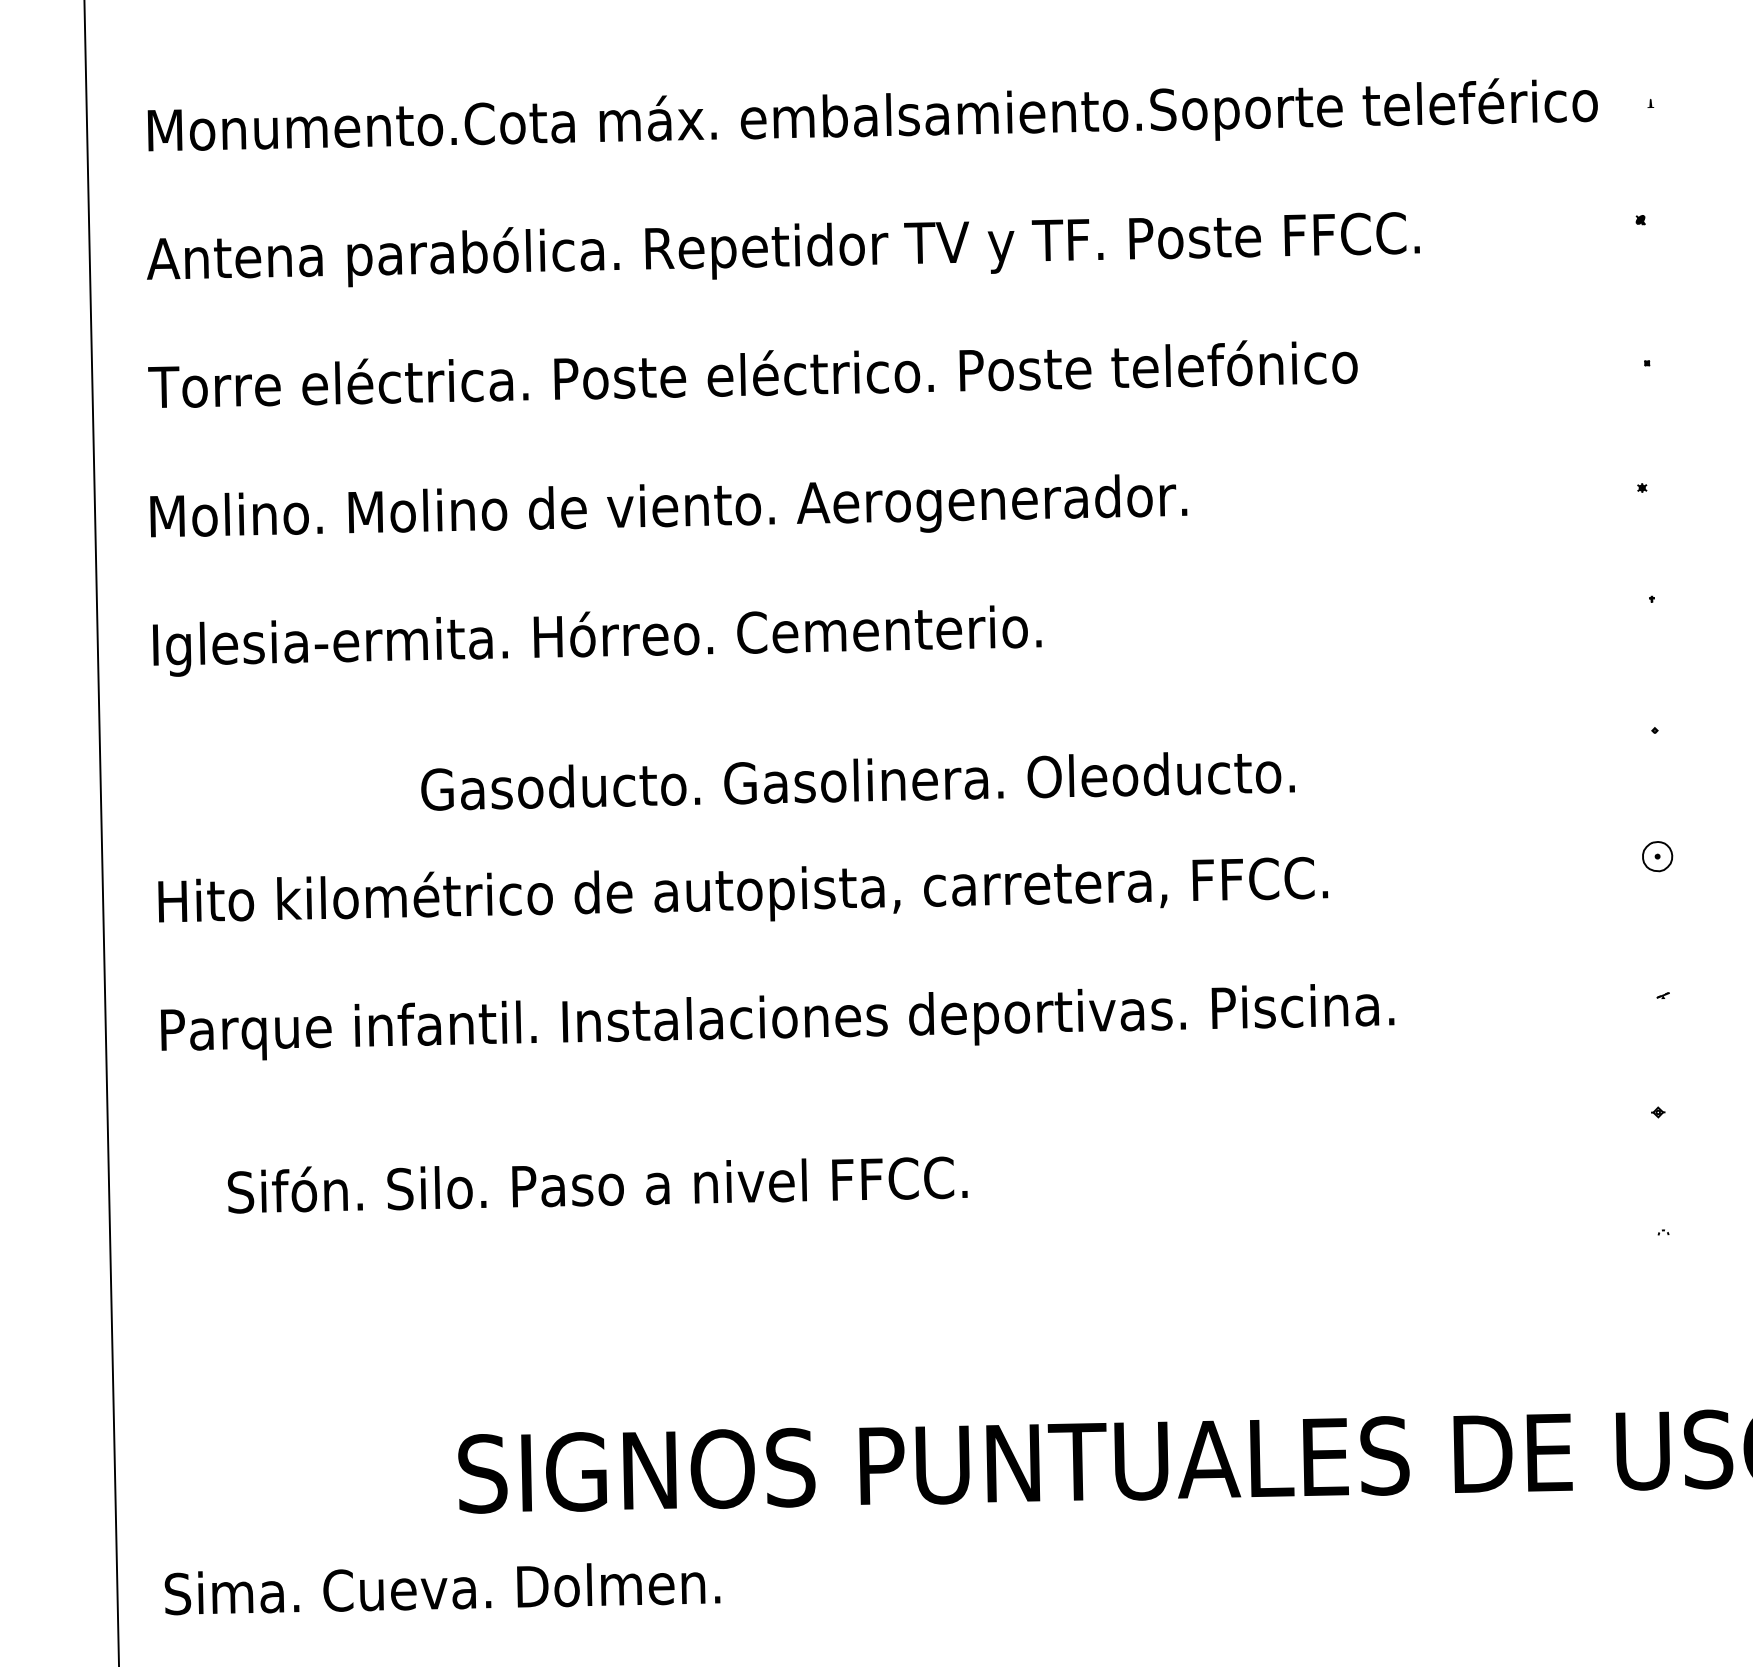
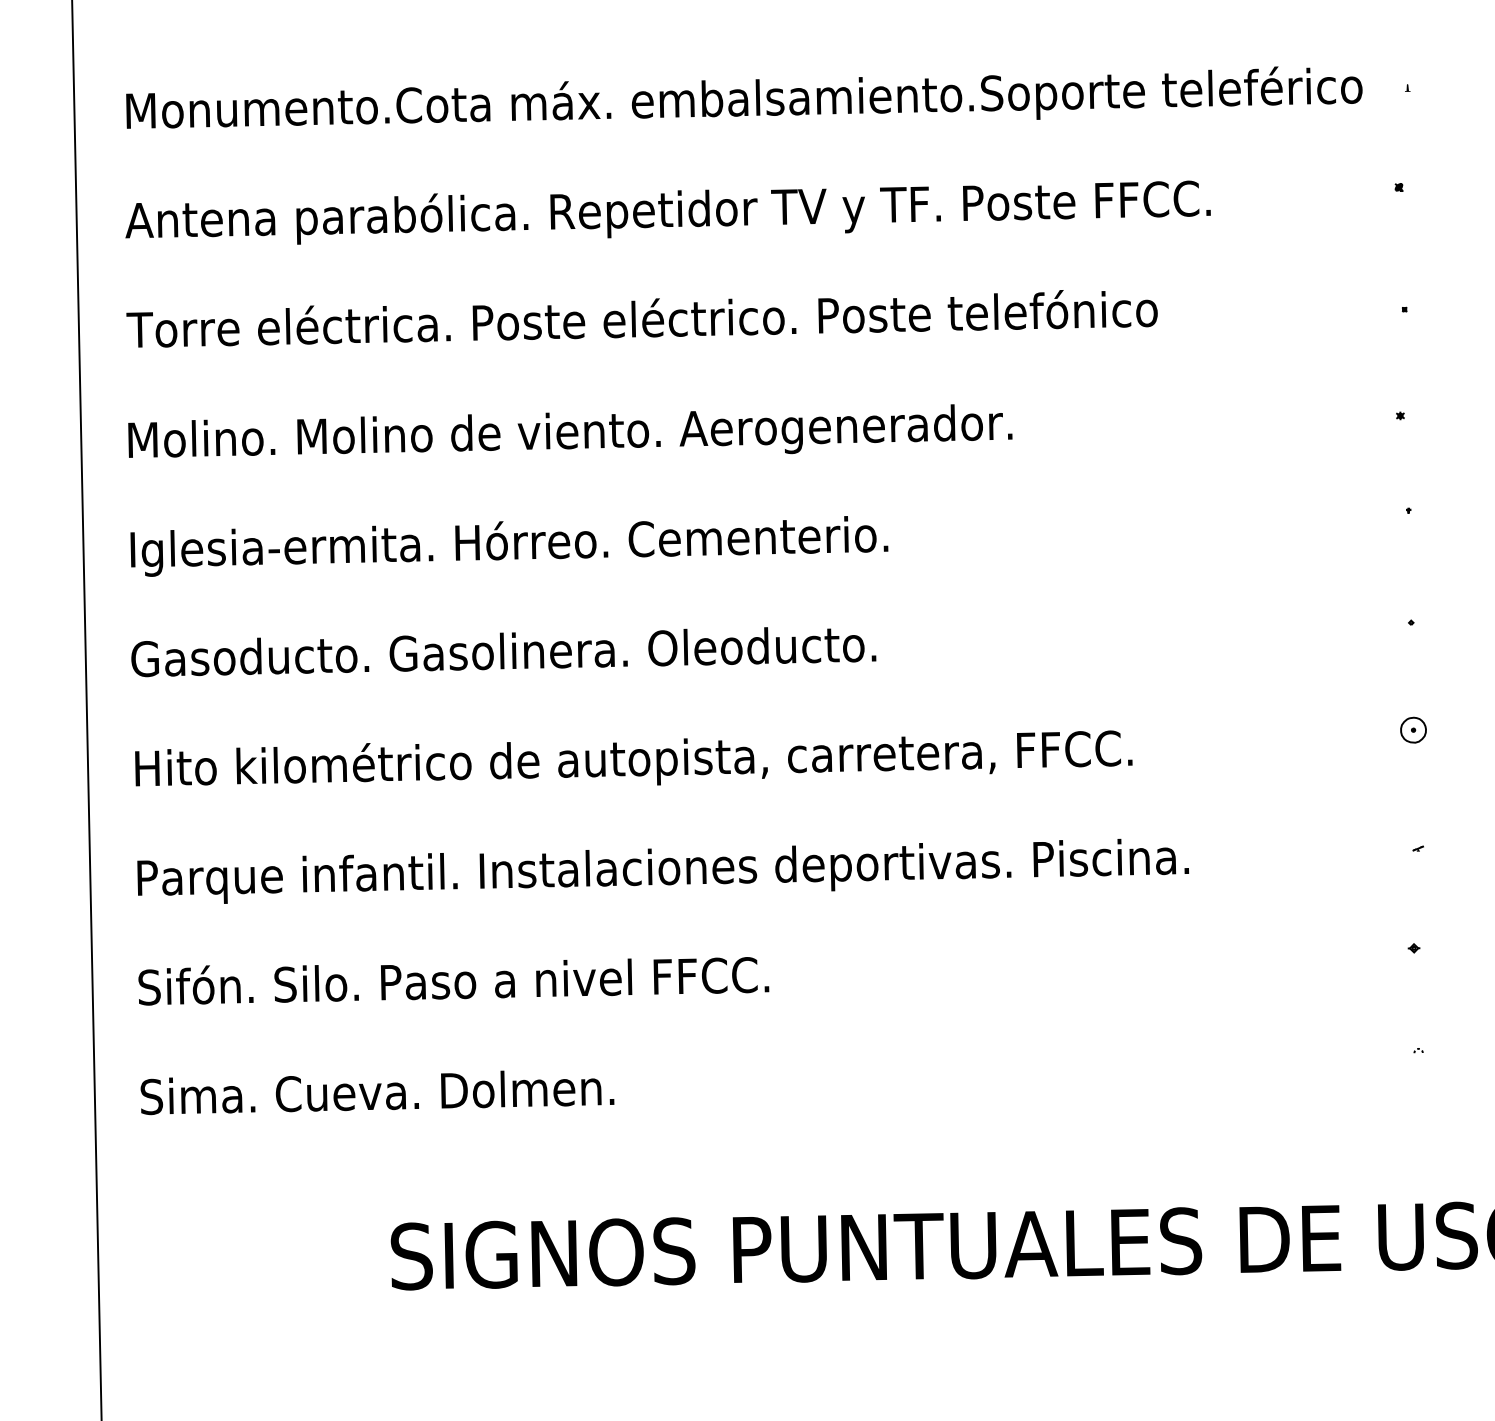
text: (857, 781) -> (503, 652), moved
text: (597, 1185) -> (453, 981), moved
text: (442, 1588) -> (377, 1092), moved

